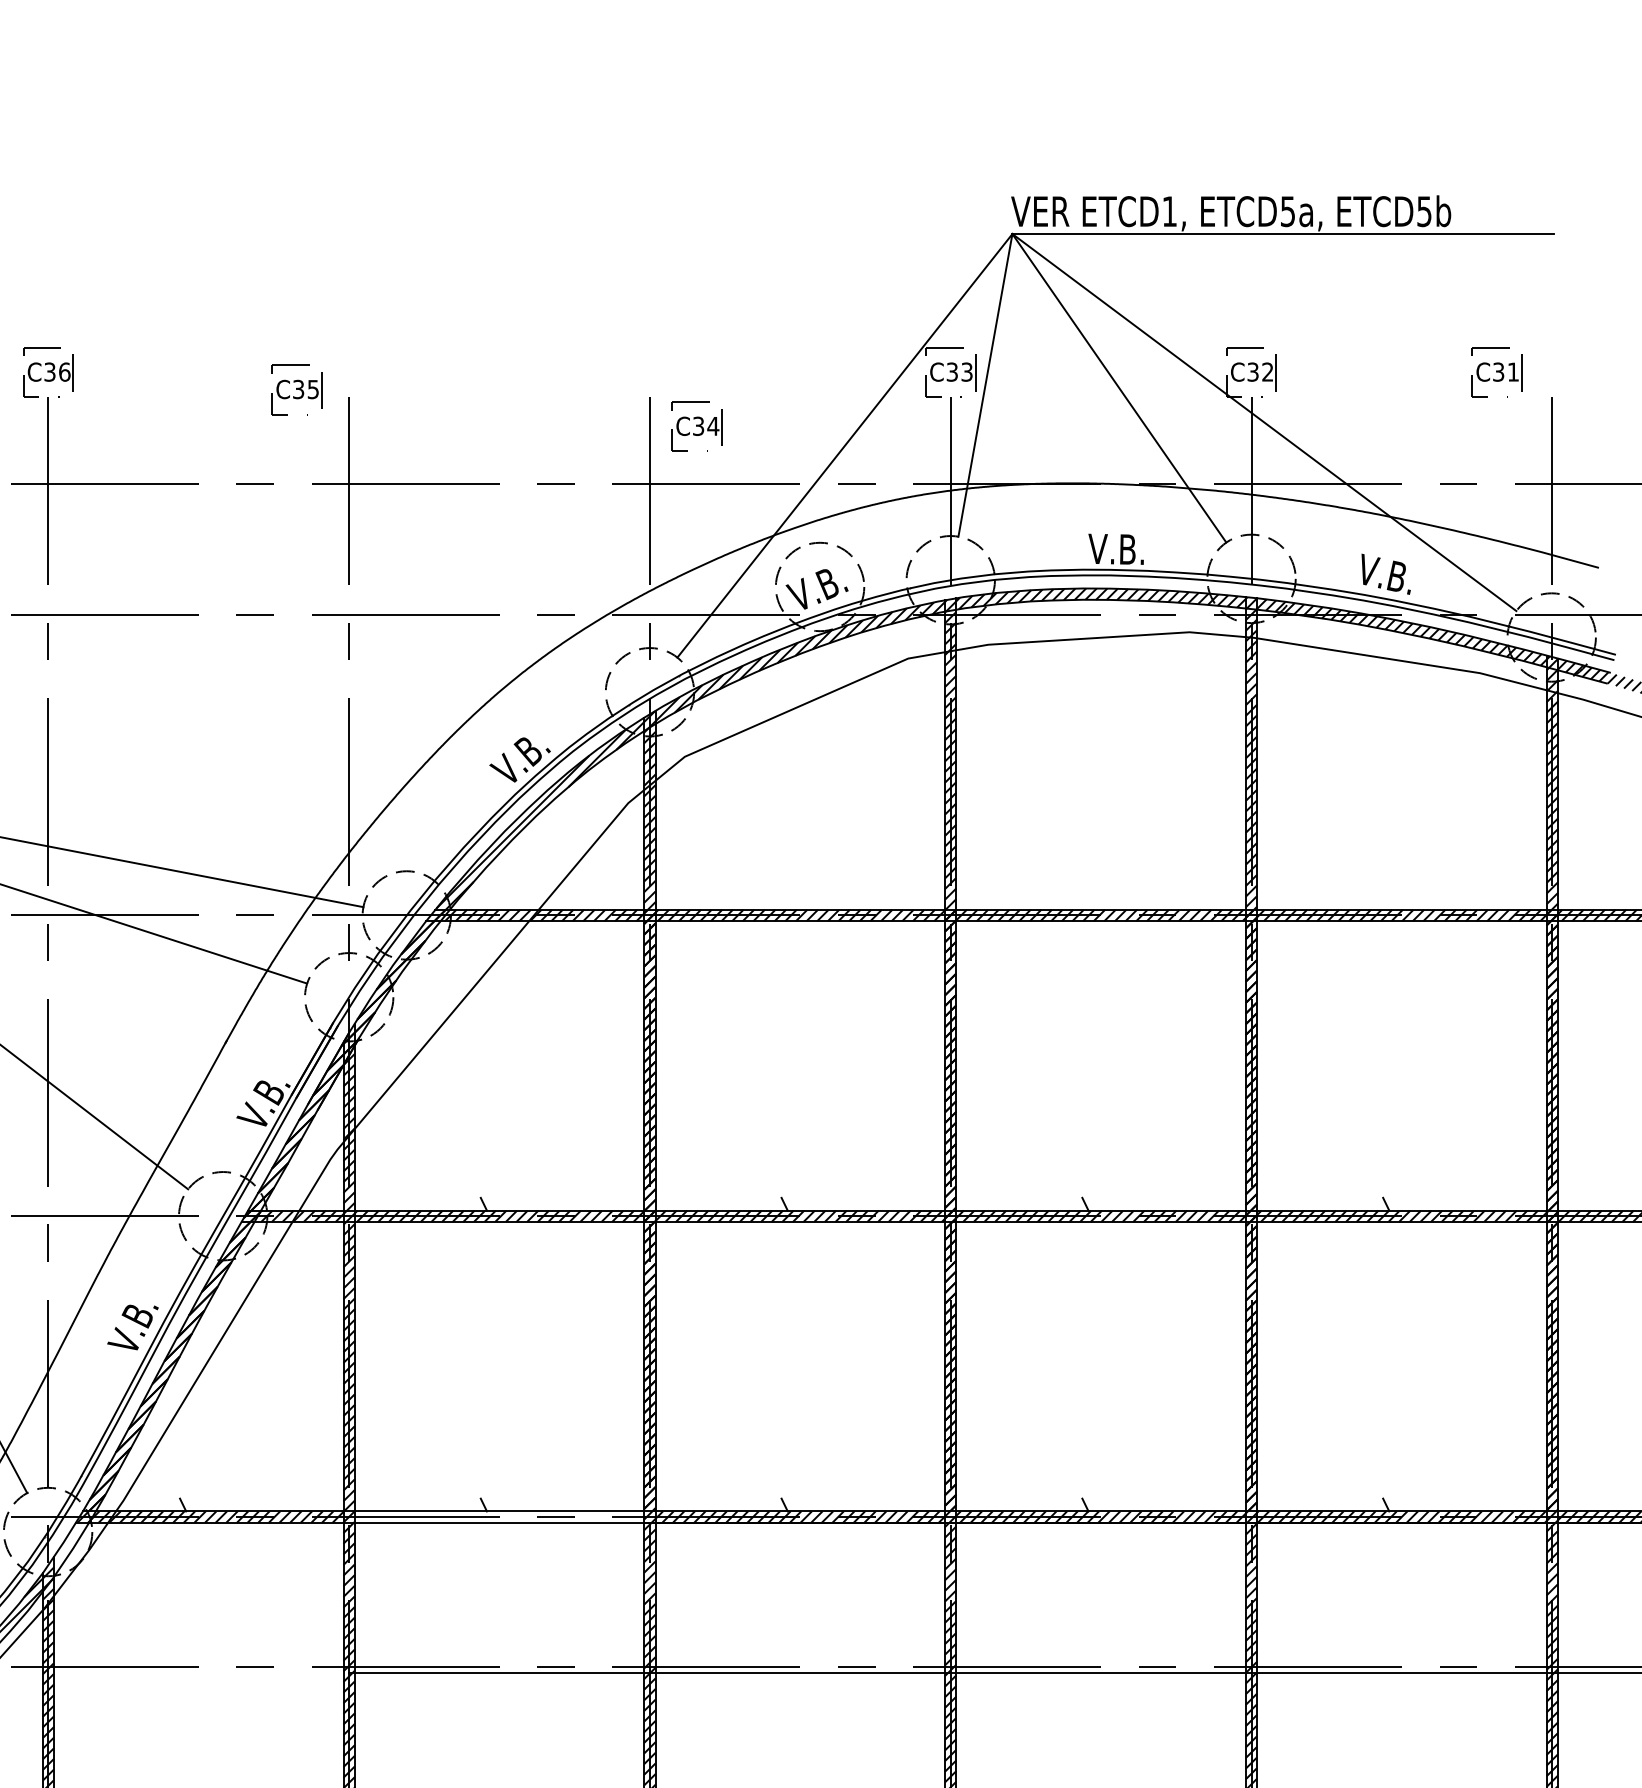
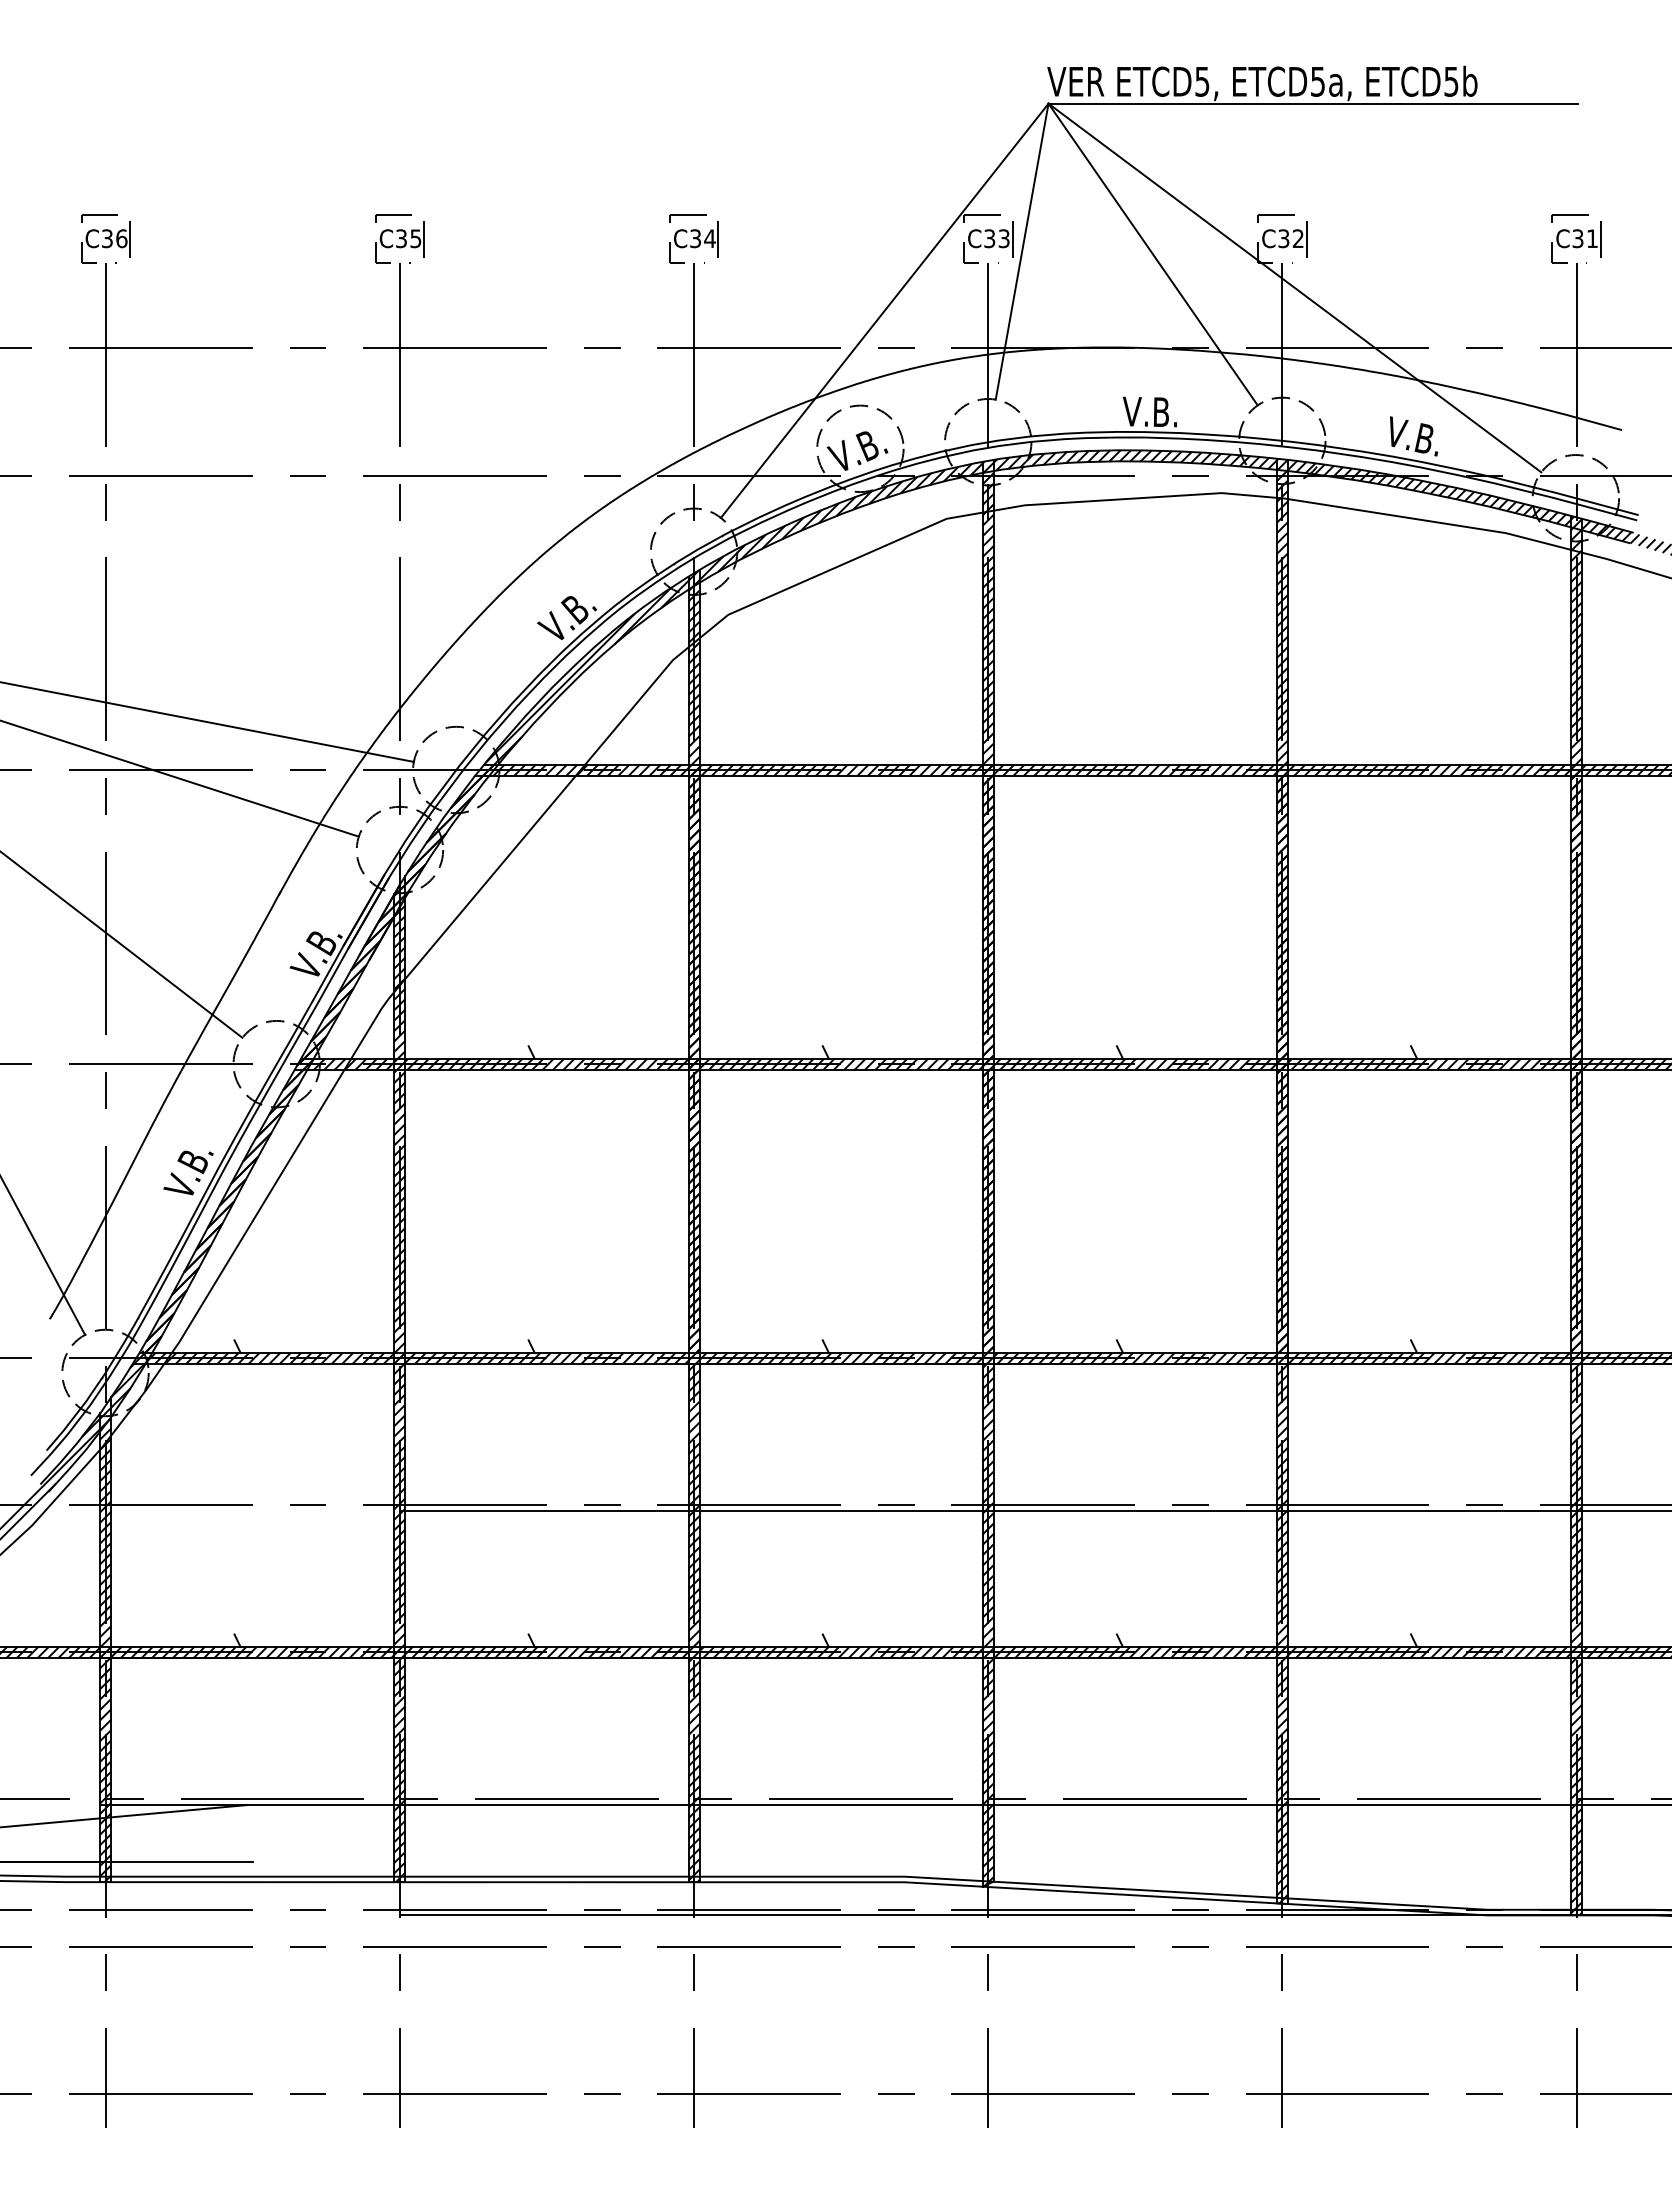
text: (1169, 211) -> (1202, 81), ETCD1, -> ETCD5,
part: (1497, 371) -> (1576, 238), moved
part: (296, 389) -> (399, 238), moved
part: (696, 426) -> (693, 238), moved
hatch: (499, 1516) -> (546, 1357), added
hatch: (70, 1544) -> (127, 1385), added

